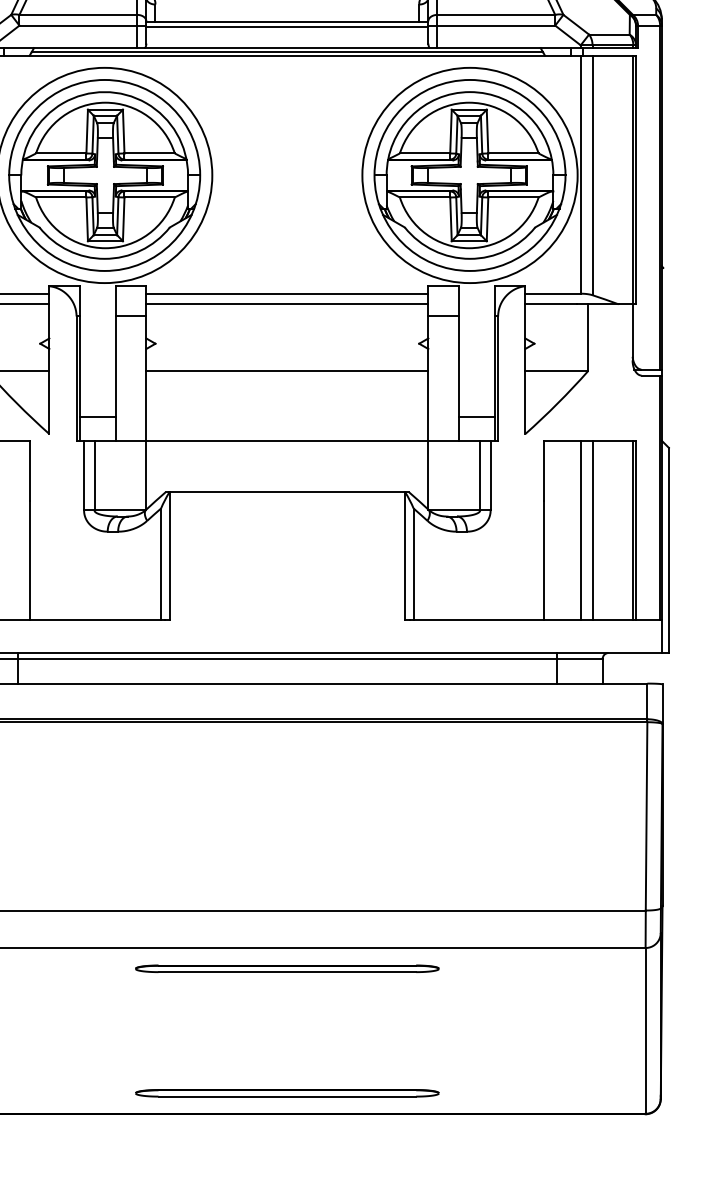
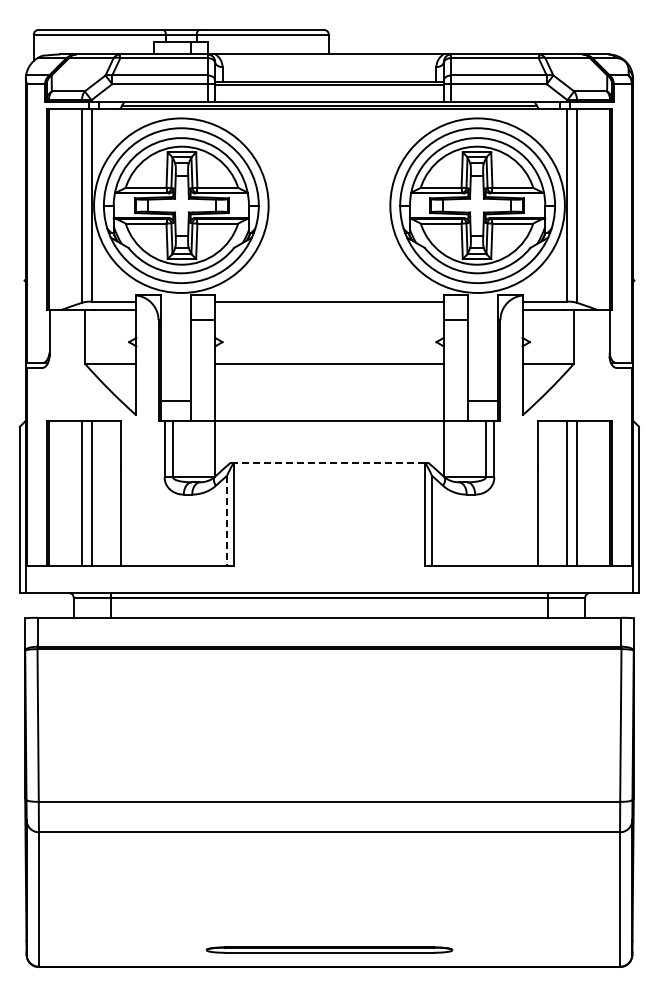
line: (287, 304) -> (329, 310), removed
line: (287, 492) -> (329, 462), solid -> dashed
line: (161, 564) -> (227, 521), solid -> dashed
part: (287, 968) -> (329, 848), removed

